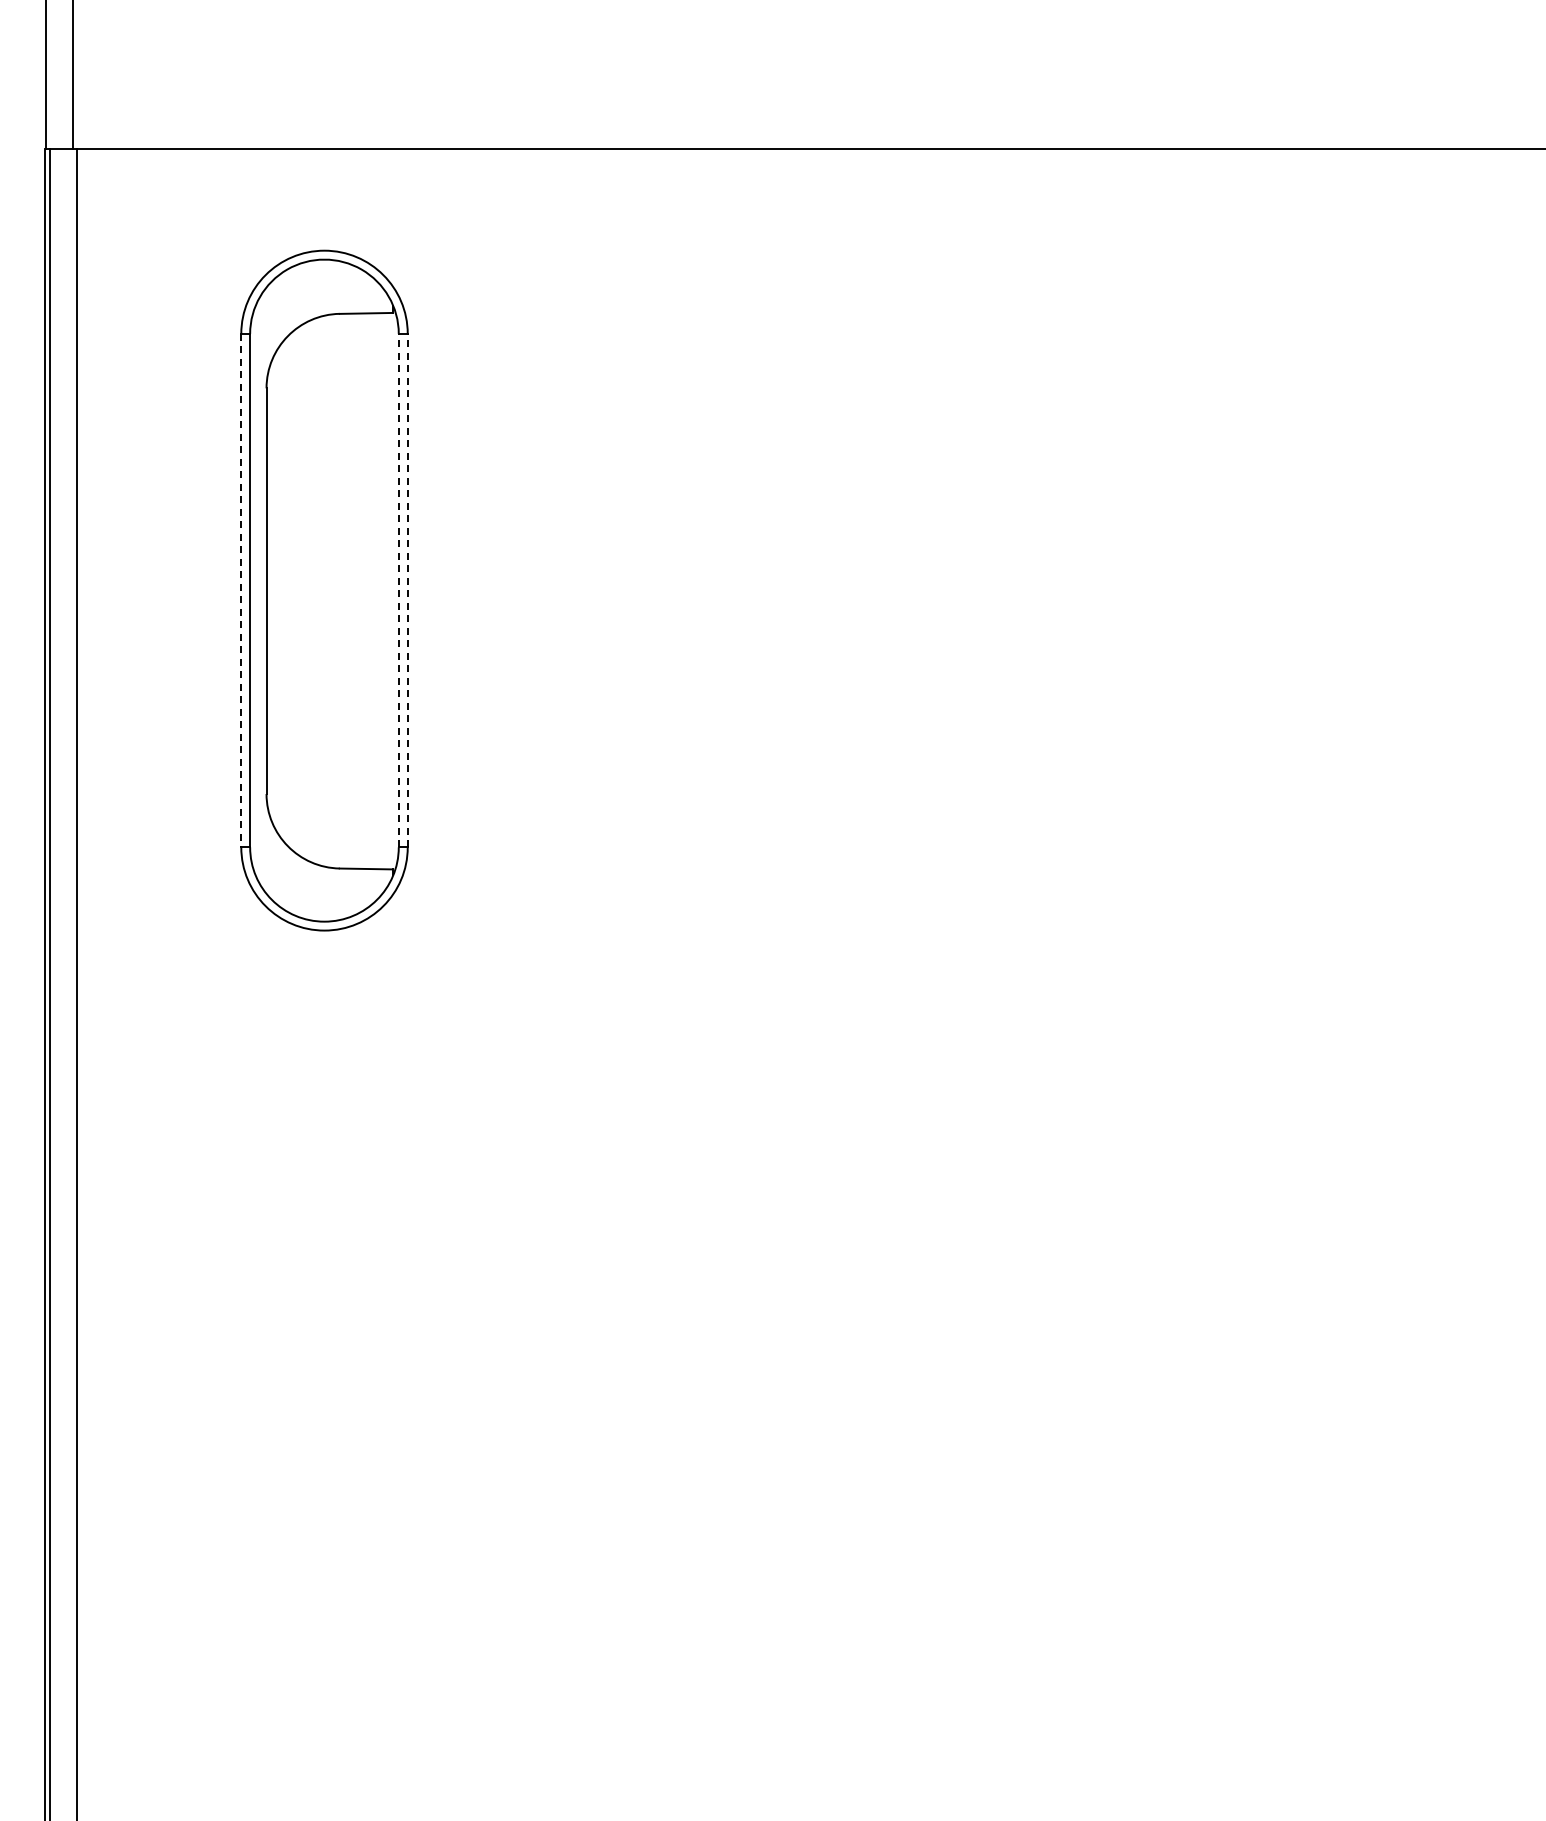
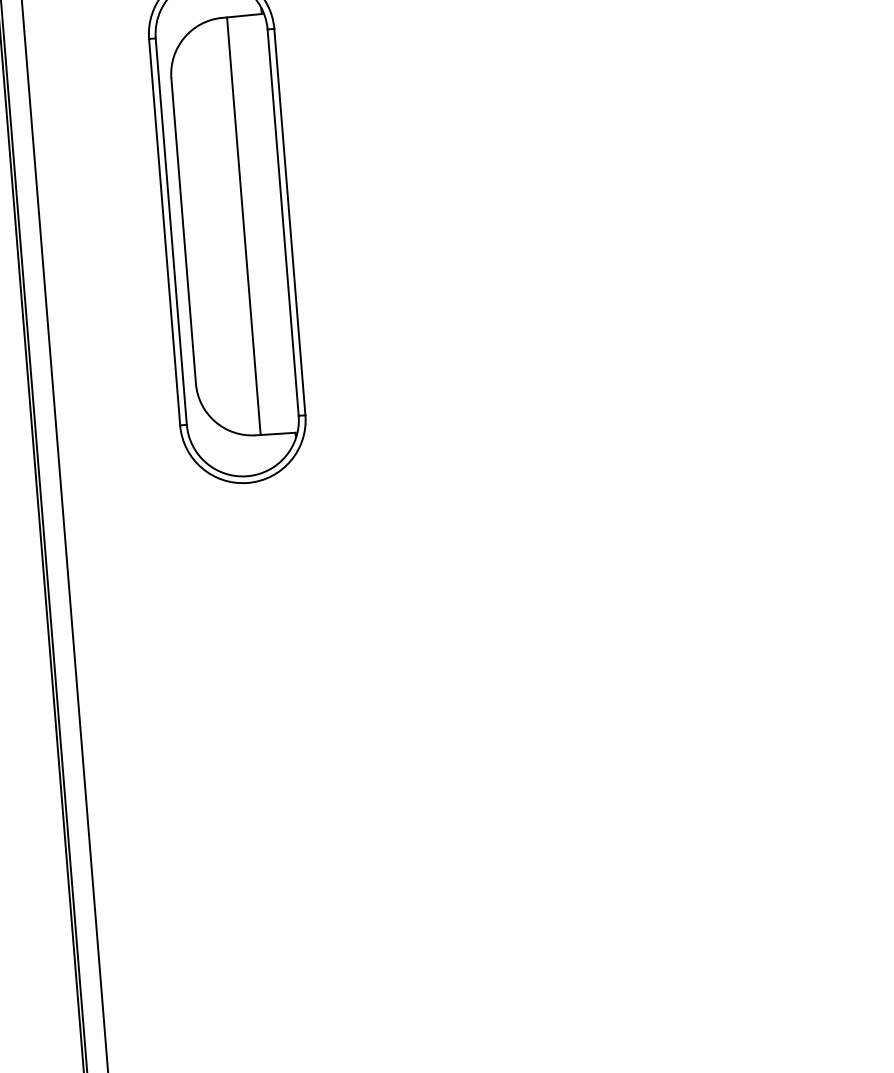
line: (241, 590) -> (164, 232), dashed -> solid
line: (346, 590) -> (243, 225), added
line: (398, 590) -> (282, 222), dashed -> solid
line: (407, 590) -> (289, 222), dashed -> solid

